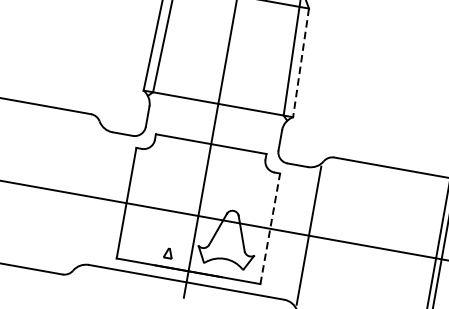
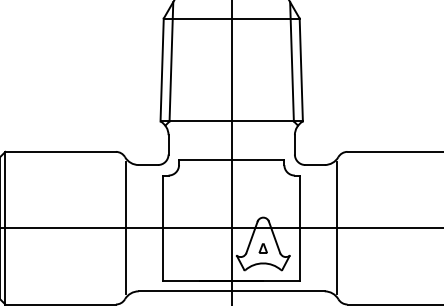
line: (301, 63) -> (301, 70), dashed -> solid
line: (88, 195) -> (126, 227), added
line: (270, 229) -> (300, 228), dashed -> solid
part: (167, 253) -> (262, 248), moved

